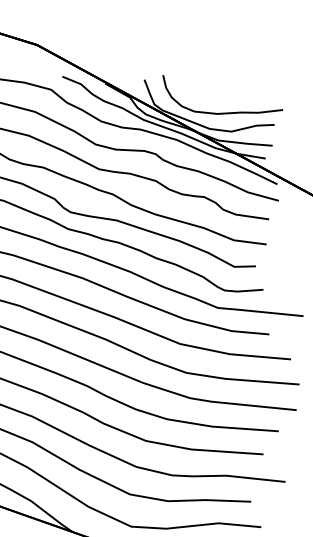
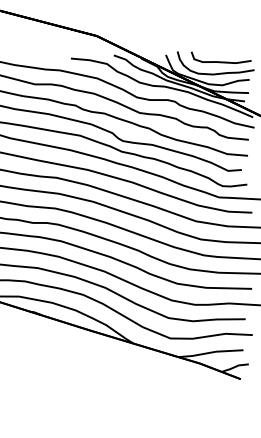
part: (230, 87) -> (220, 57), added

